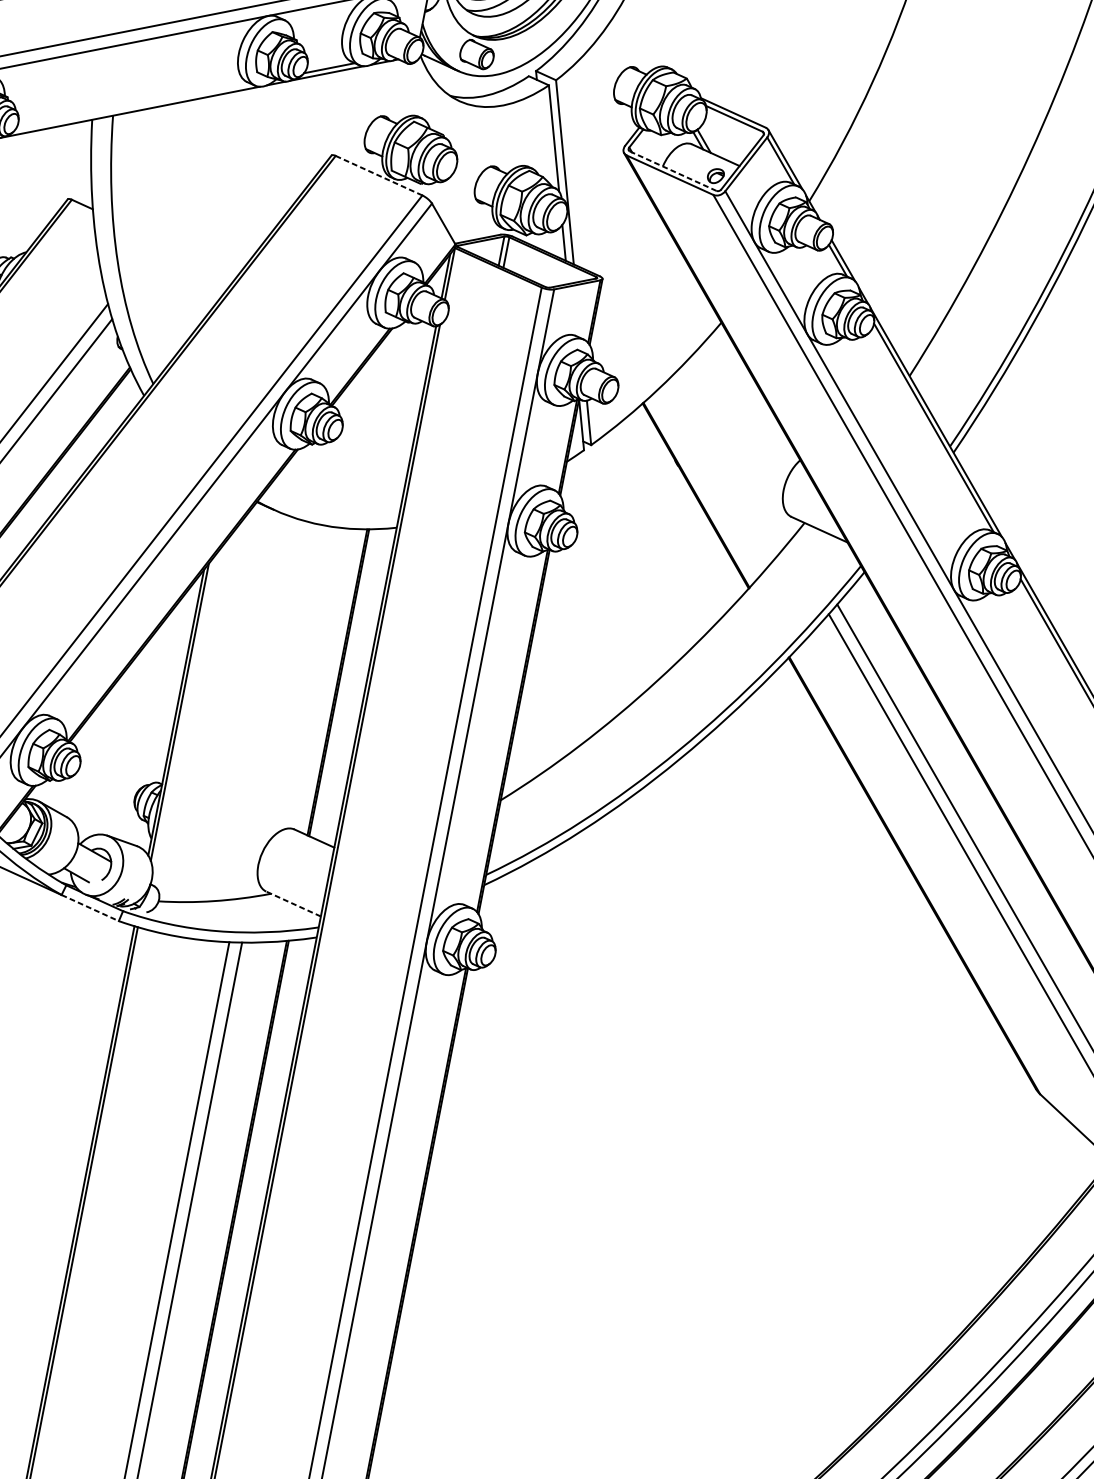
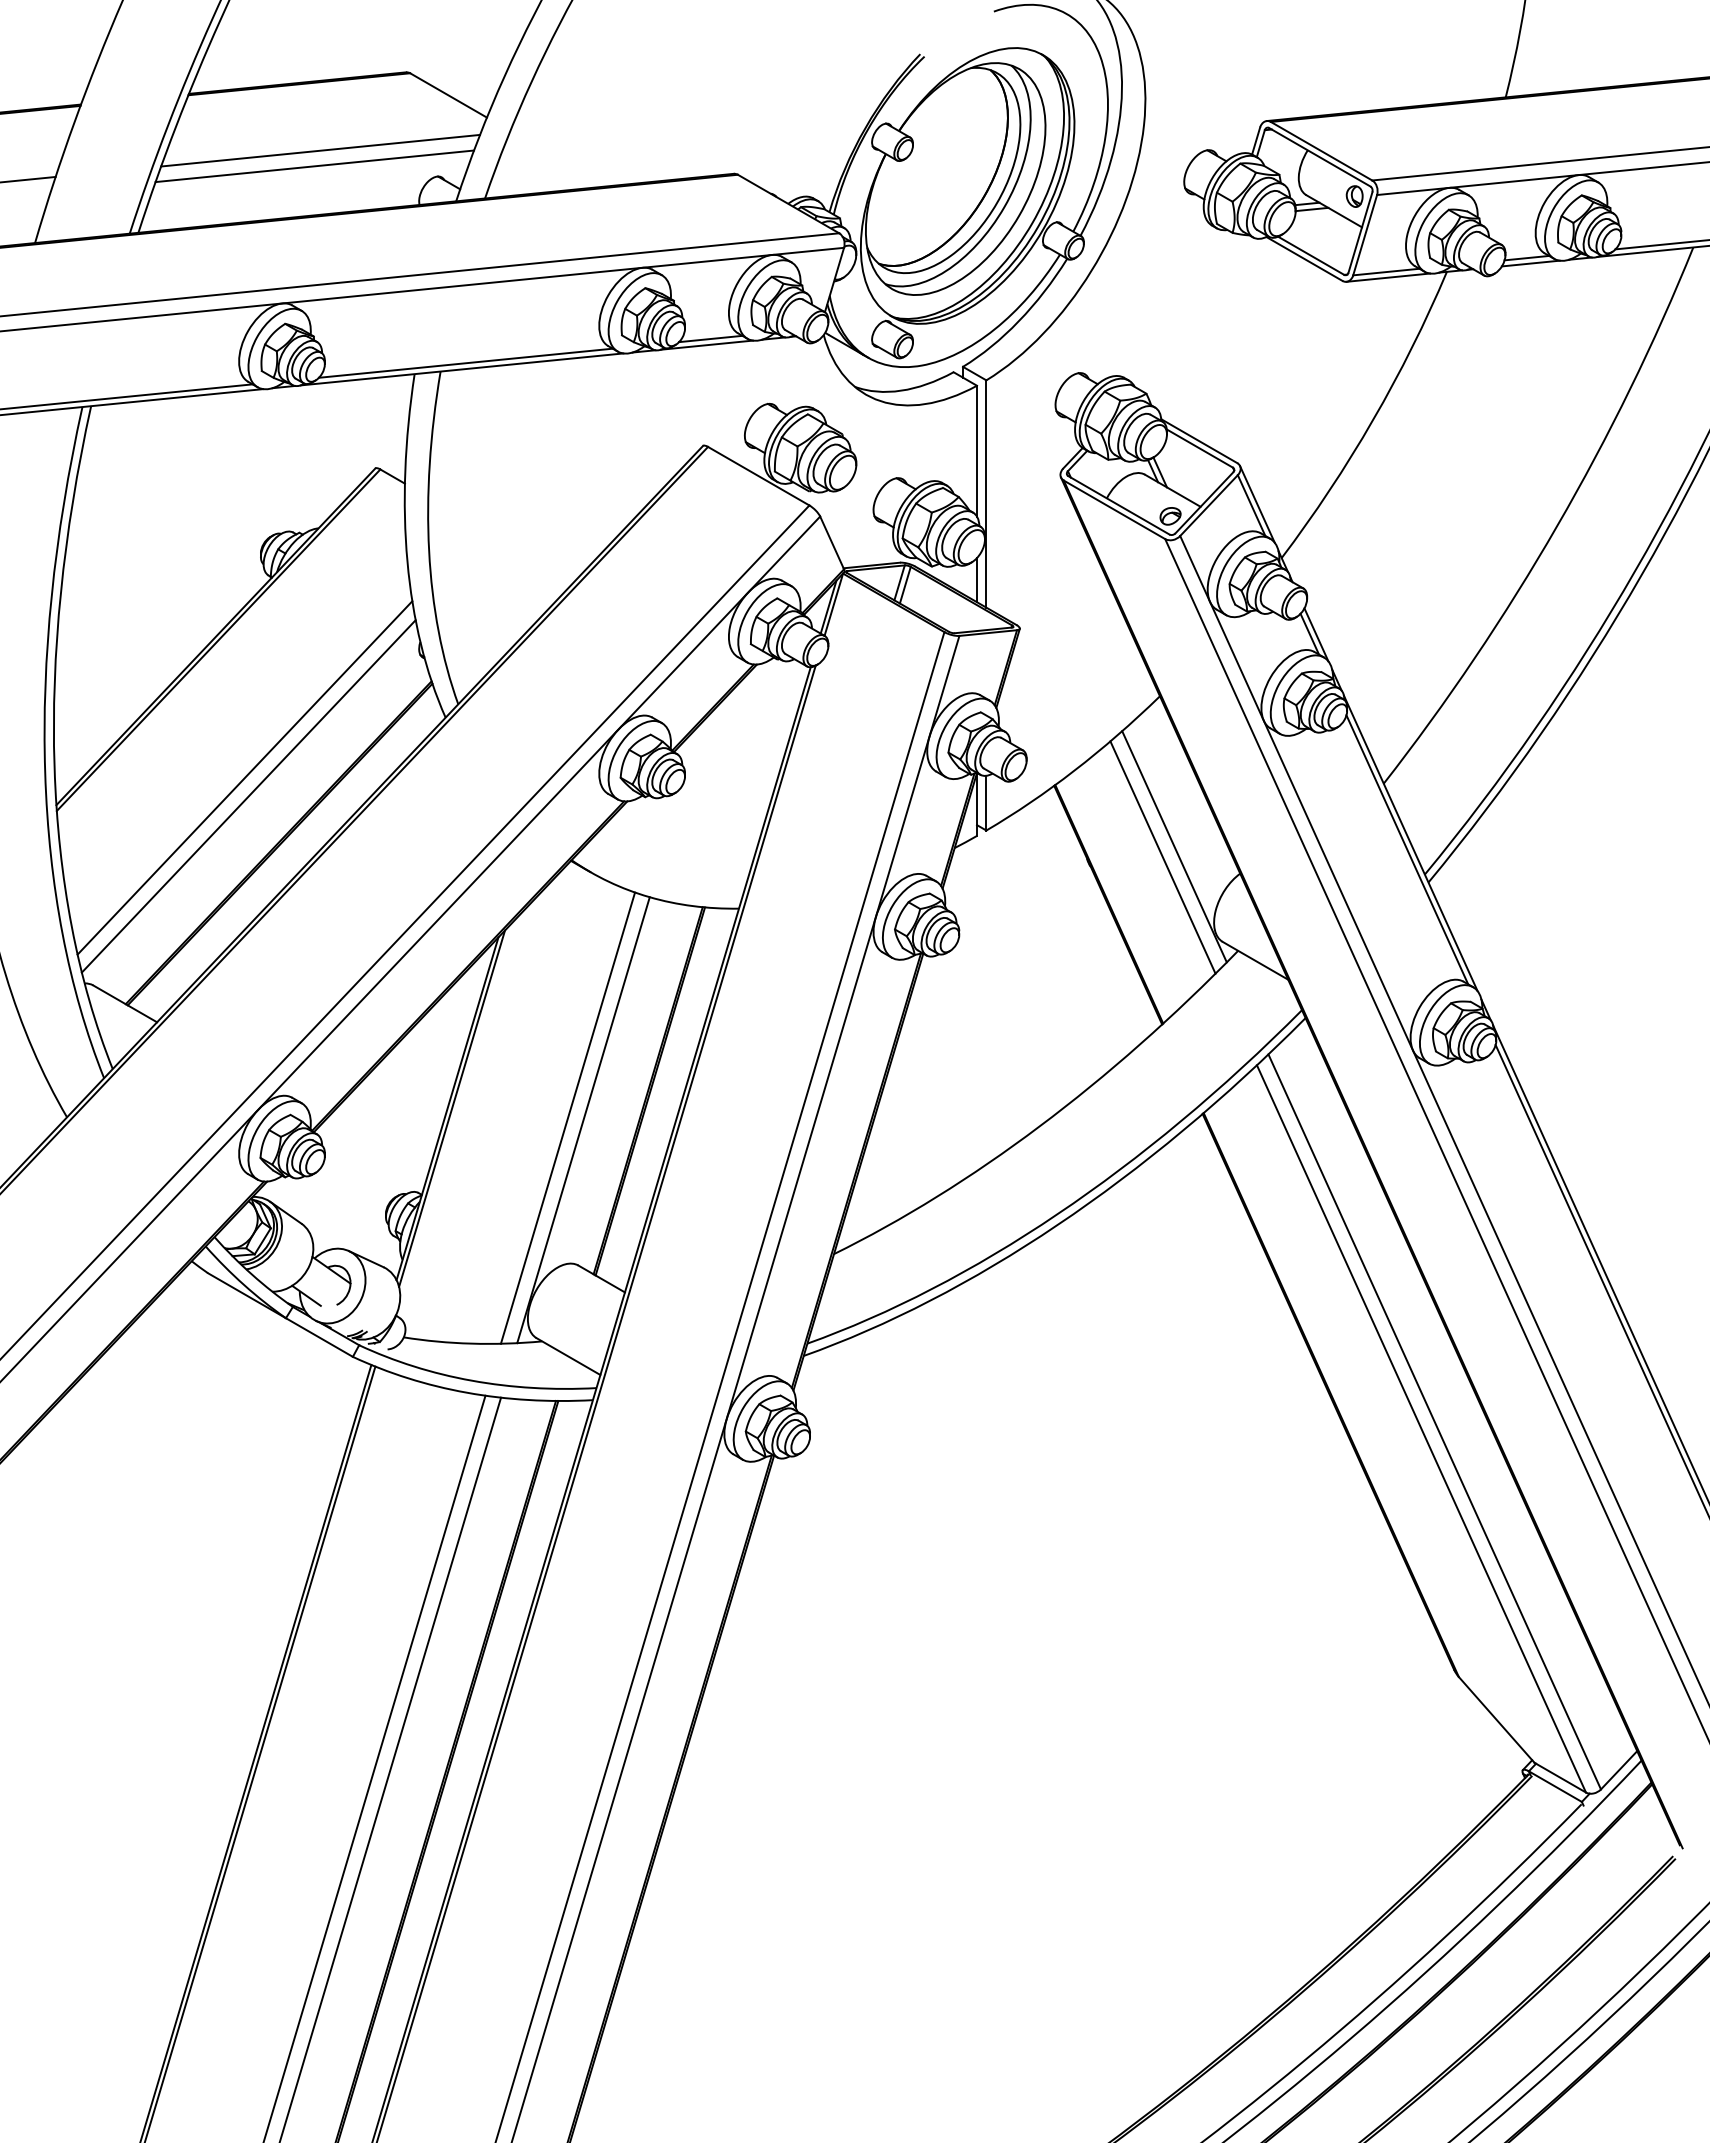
line: (132, 106) -> (465, 362), added
line: (672, 171) -> (1118, 505), dashed -> solid
line: (378, 175) -> (758, 476), dashed -> solid
line: (744, 443) -> (1174, 846), added
line: (736, 453) -> (1162, 857), added
line: (274, 710) -> (567, 1117), added
line: (287, 711) -> (583, 1120), added
line: (293, 903) -> (568, 1356), dashed -> solid
line: (90, 908) -> (319, 1337), dashed -> solid

